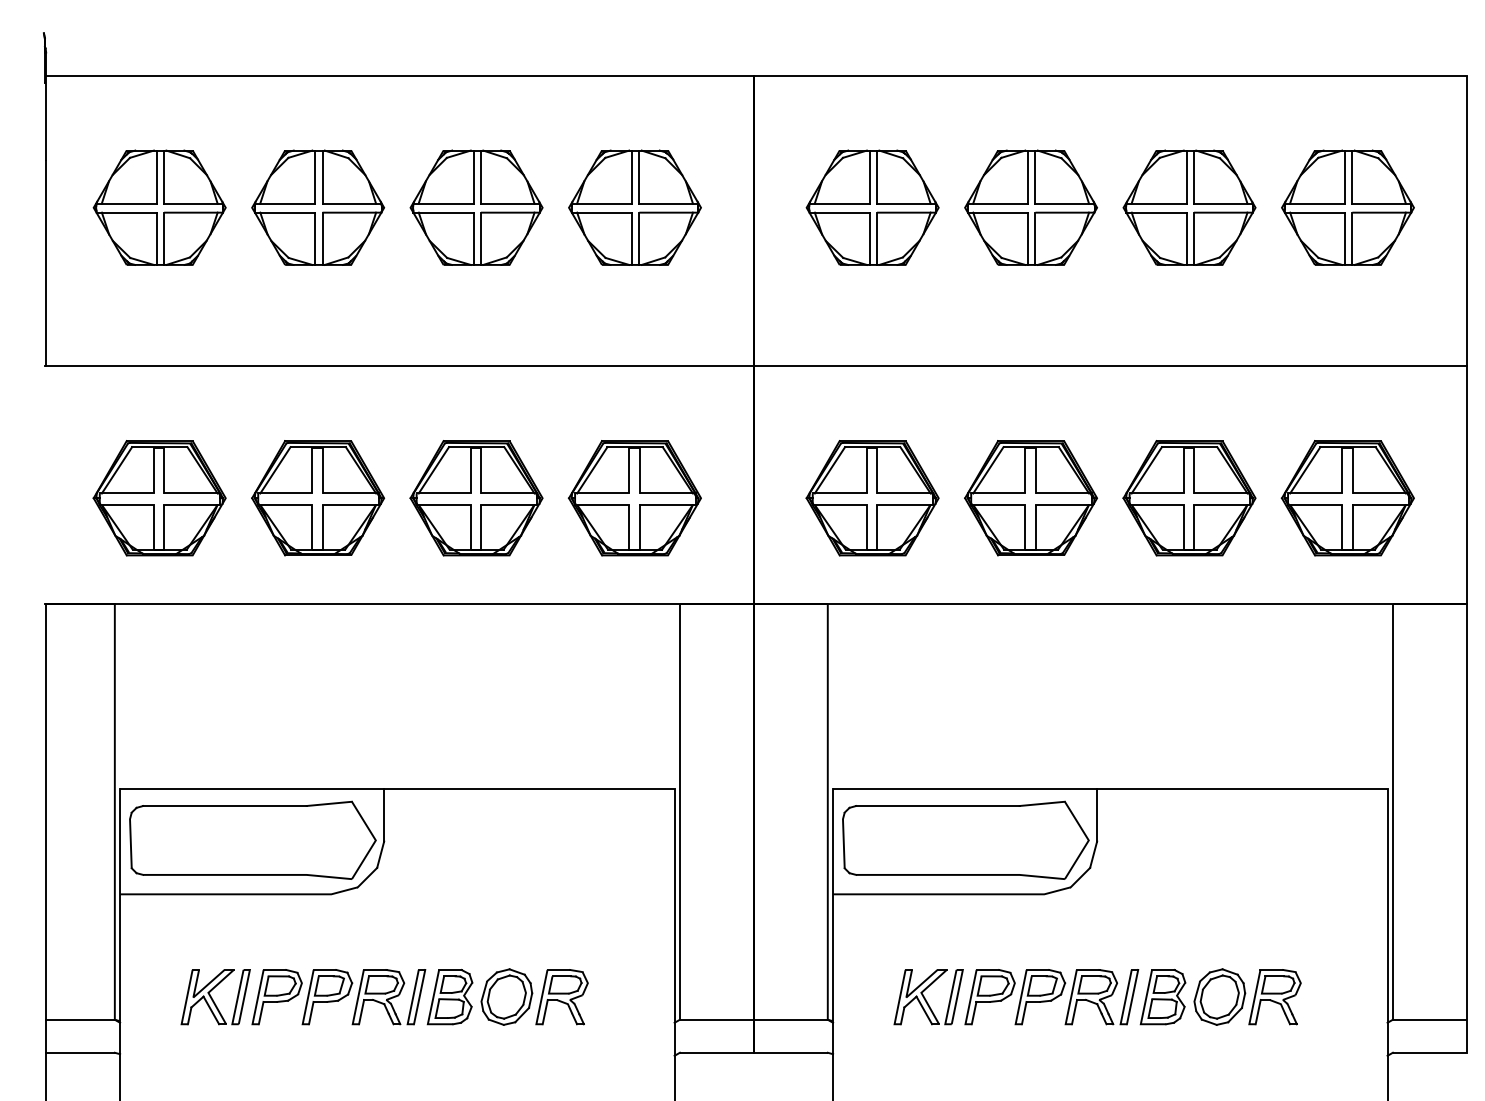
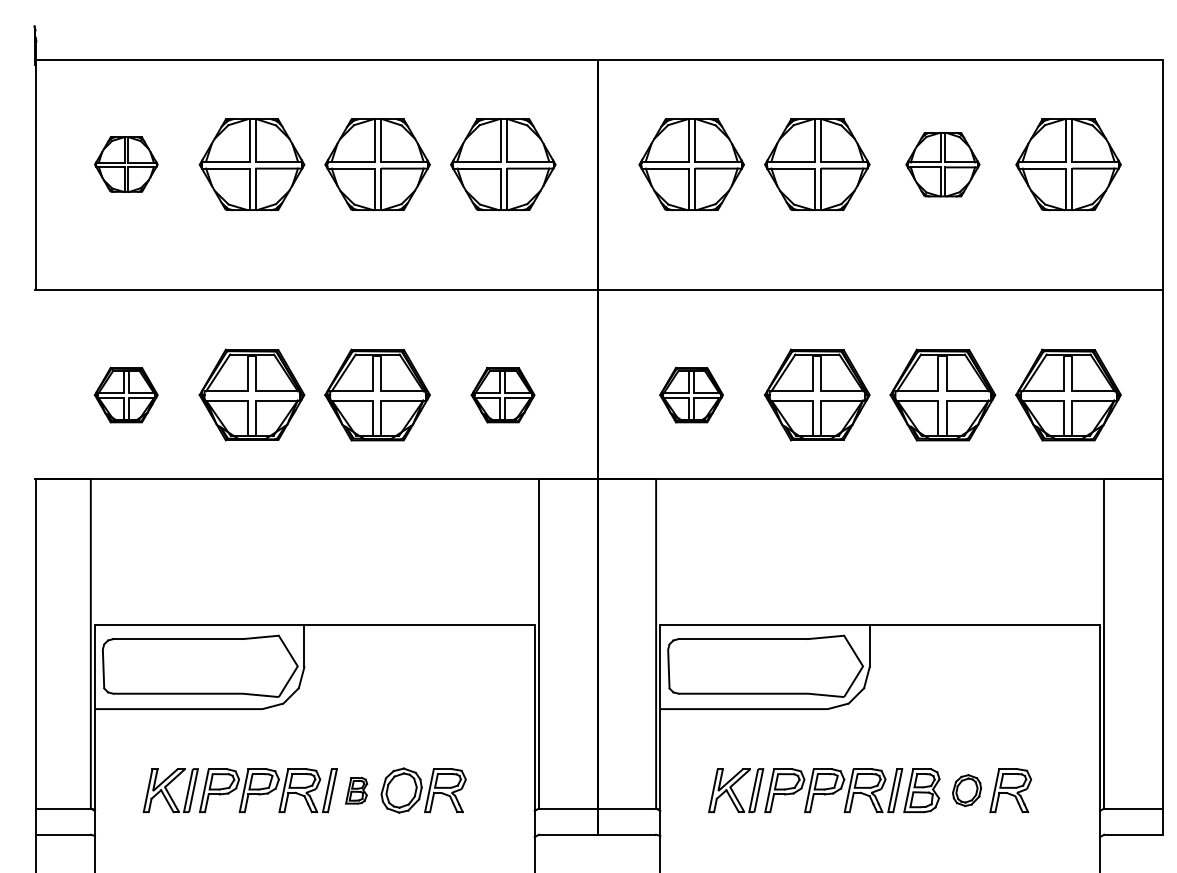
part: (159, 207) -> (126, 164), size x0.6
part: (1189, 207) -> (942, 164), size x0.7
part: (159, 498) -> (126, 395), size x0.6
part: (634, 498) -> (502, 395), size x0.6
part: (872, 498) -> (691, 395), size x0.6
part: (1219, 996) -> (966, 790), size x0.7
part: (449, 997) -> (356, 790), size x0.6

